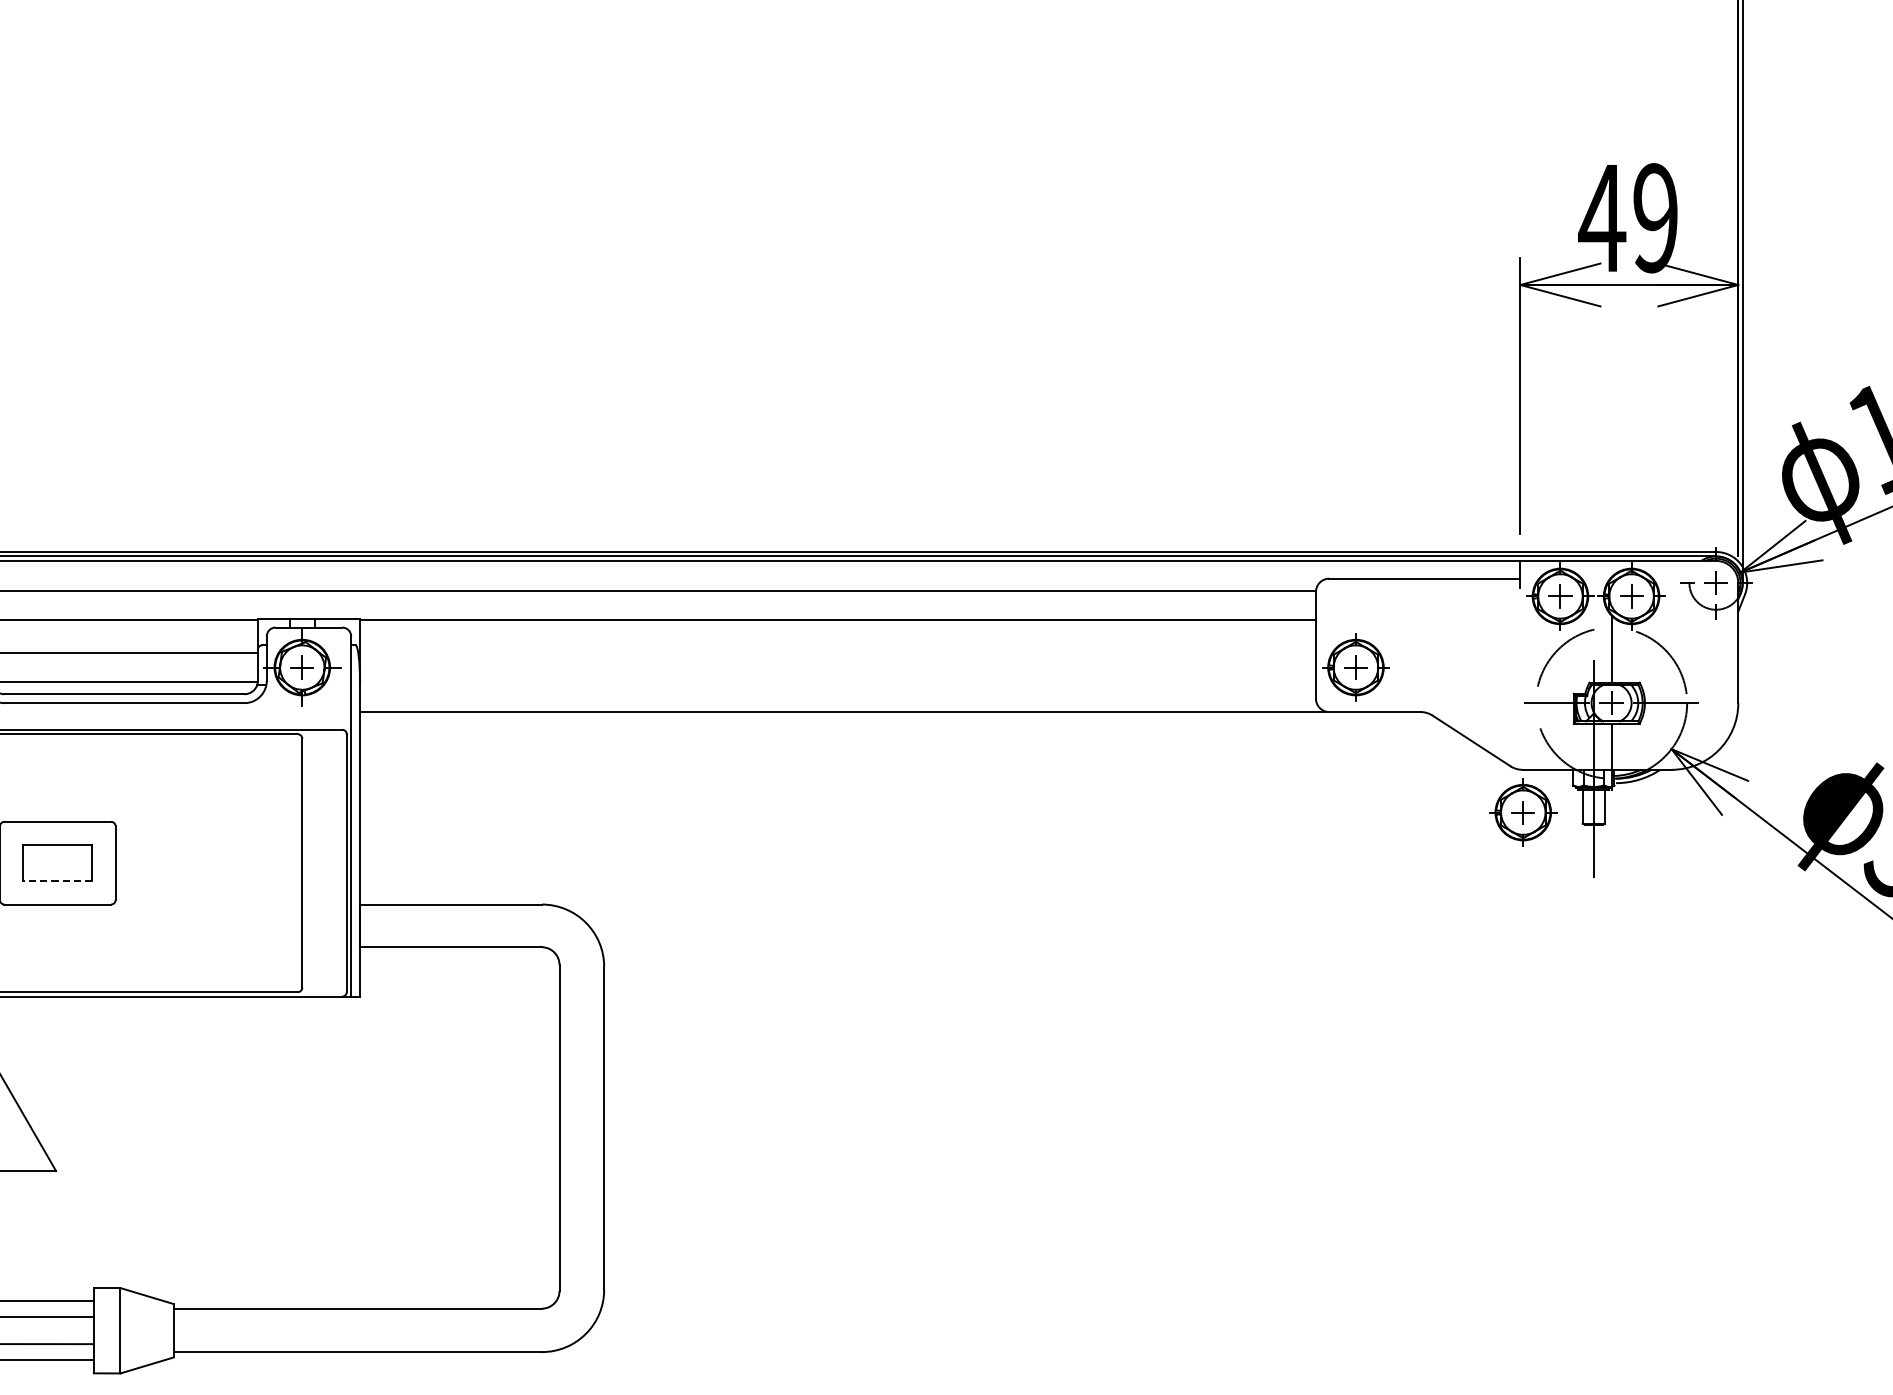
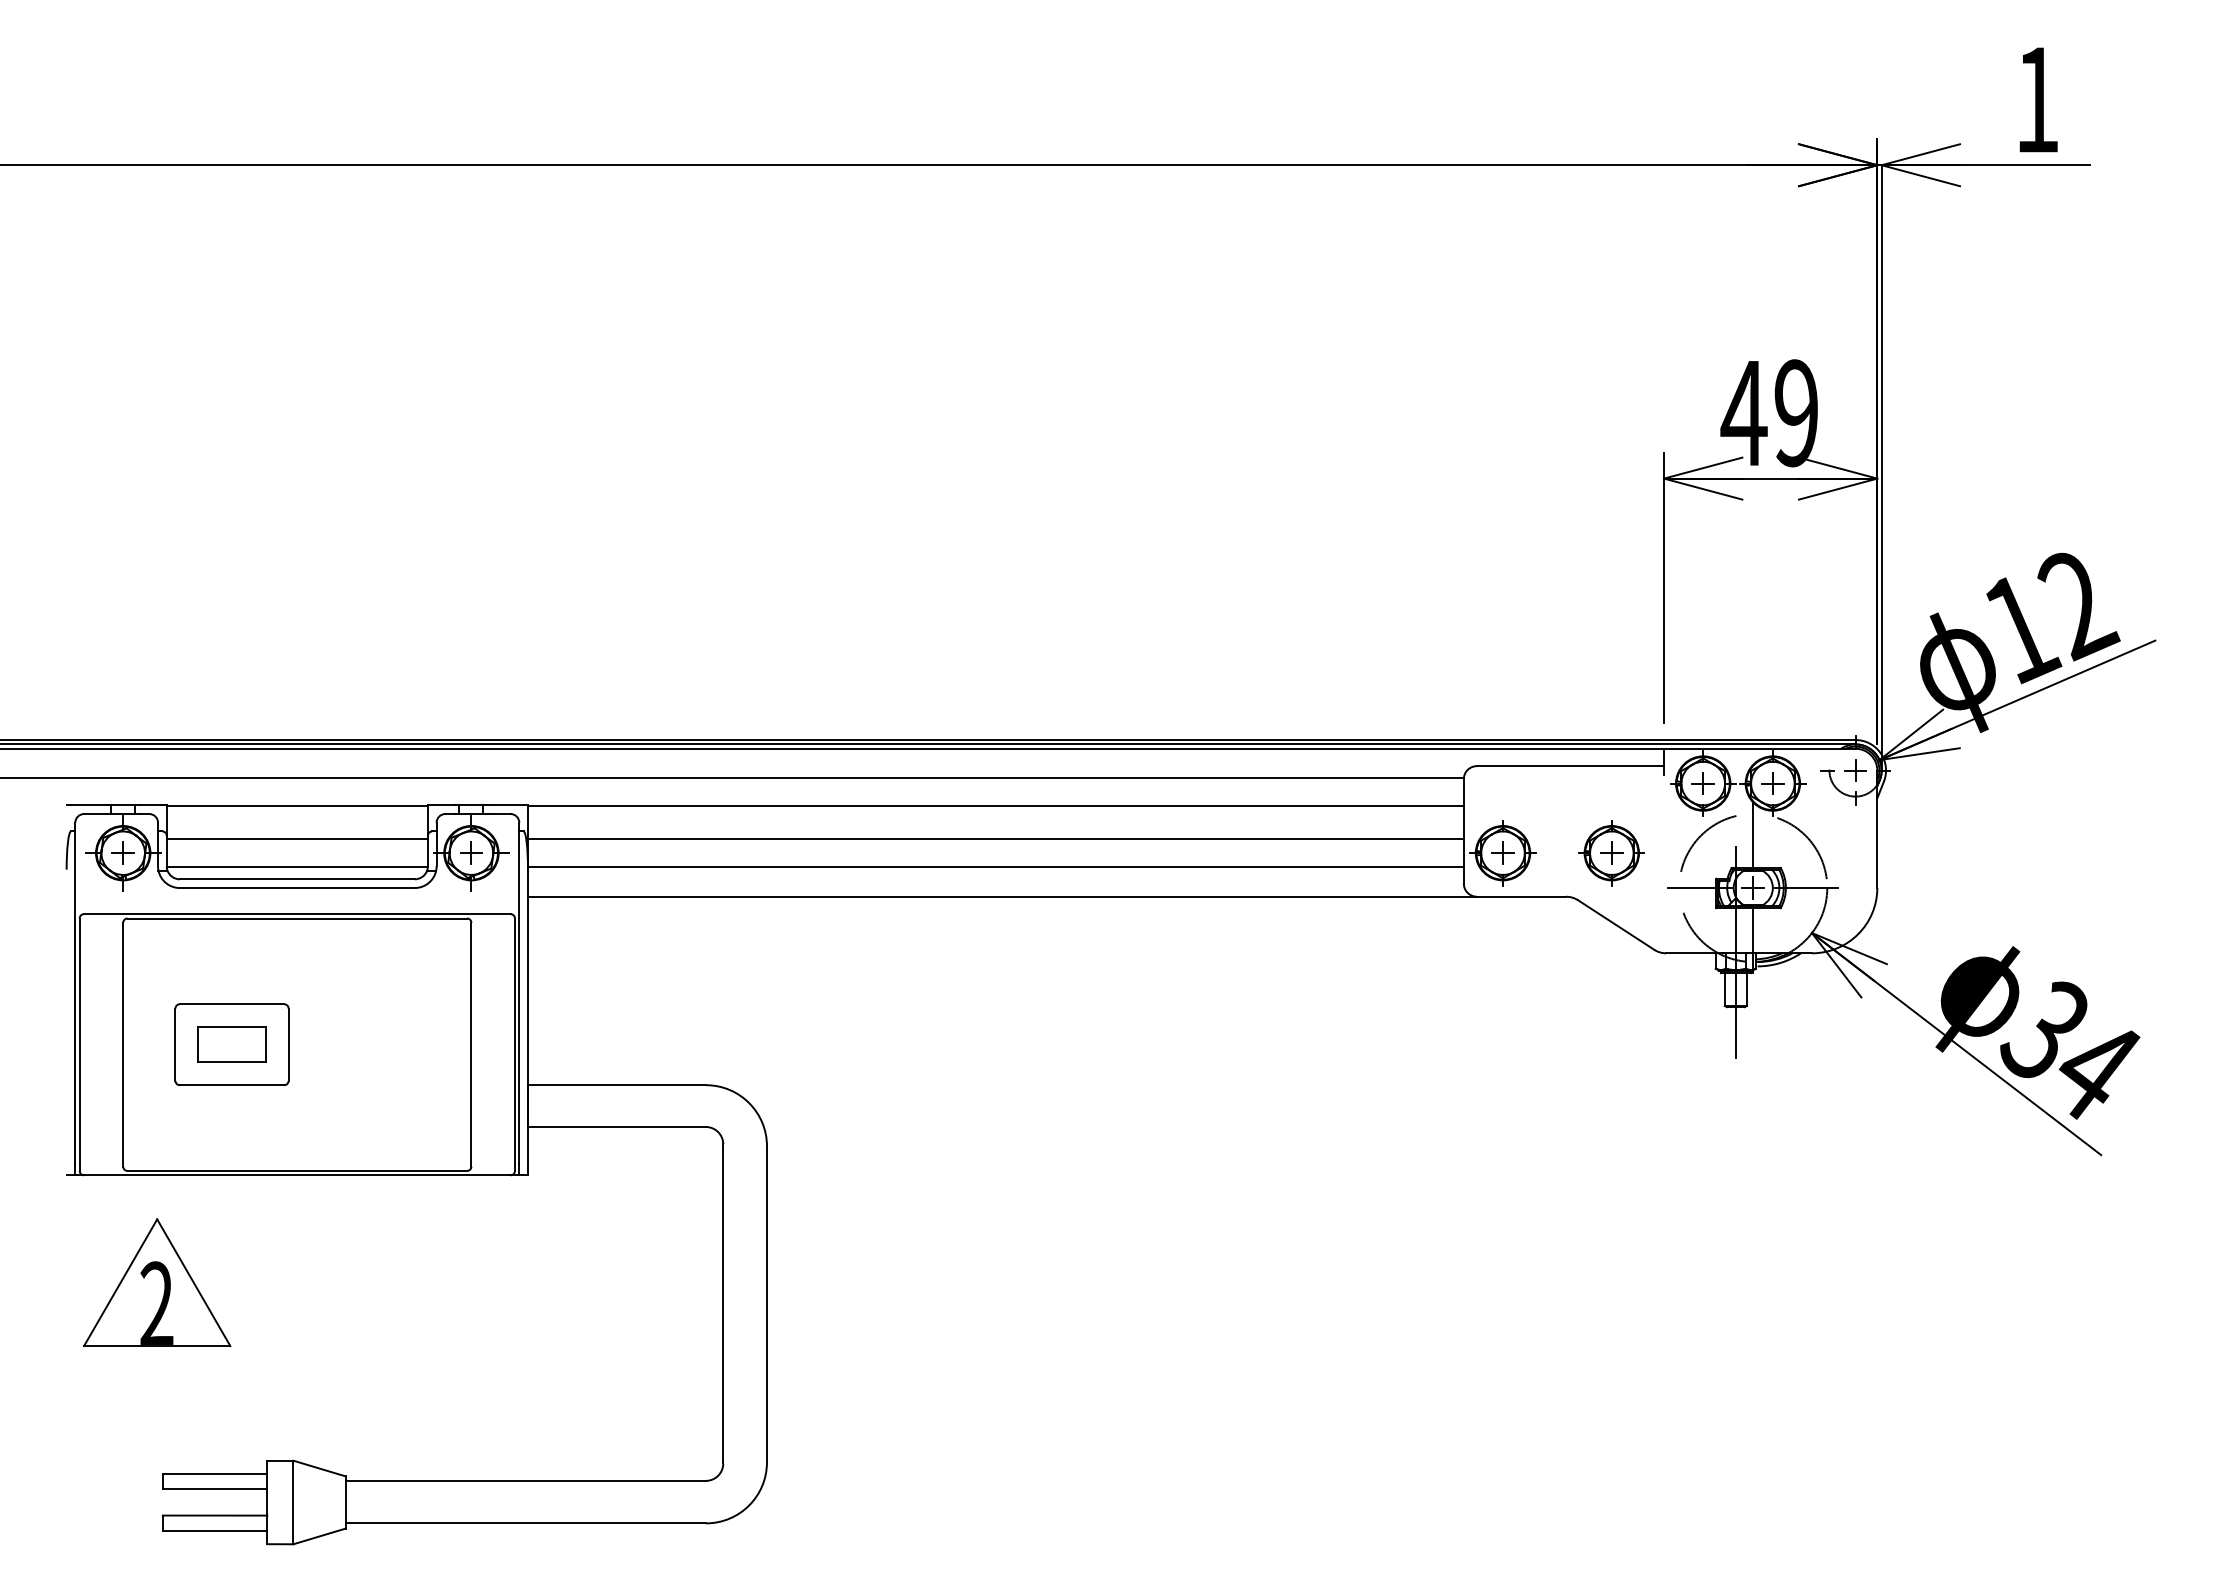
line: (837, 653) -> (995, 839), added
line: (837, 682) -> (995, 867), added
part: (1522, 812) -> (1611, 853), moved
line: (58, 881) -> (232, 1062), dashed -> solid

